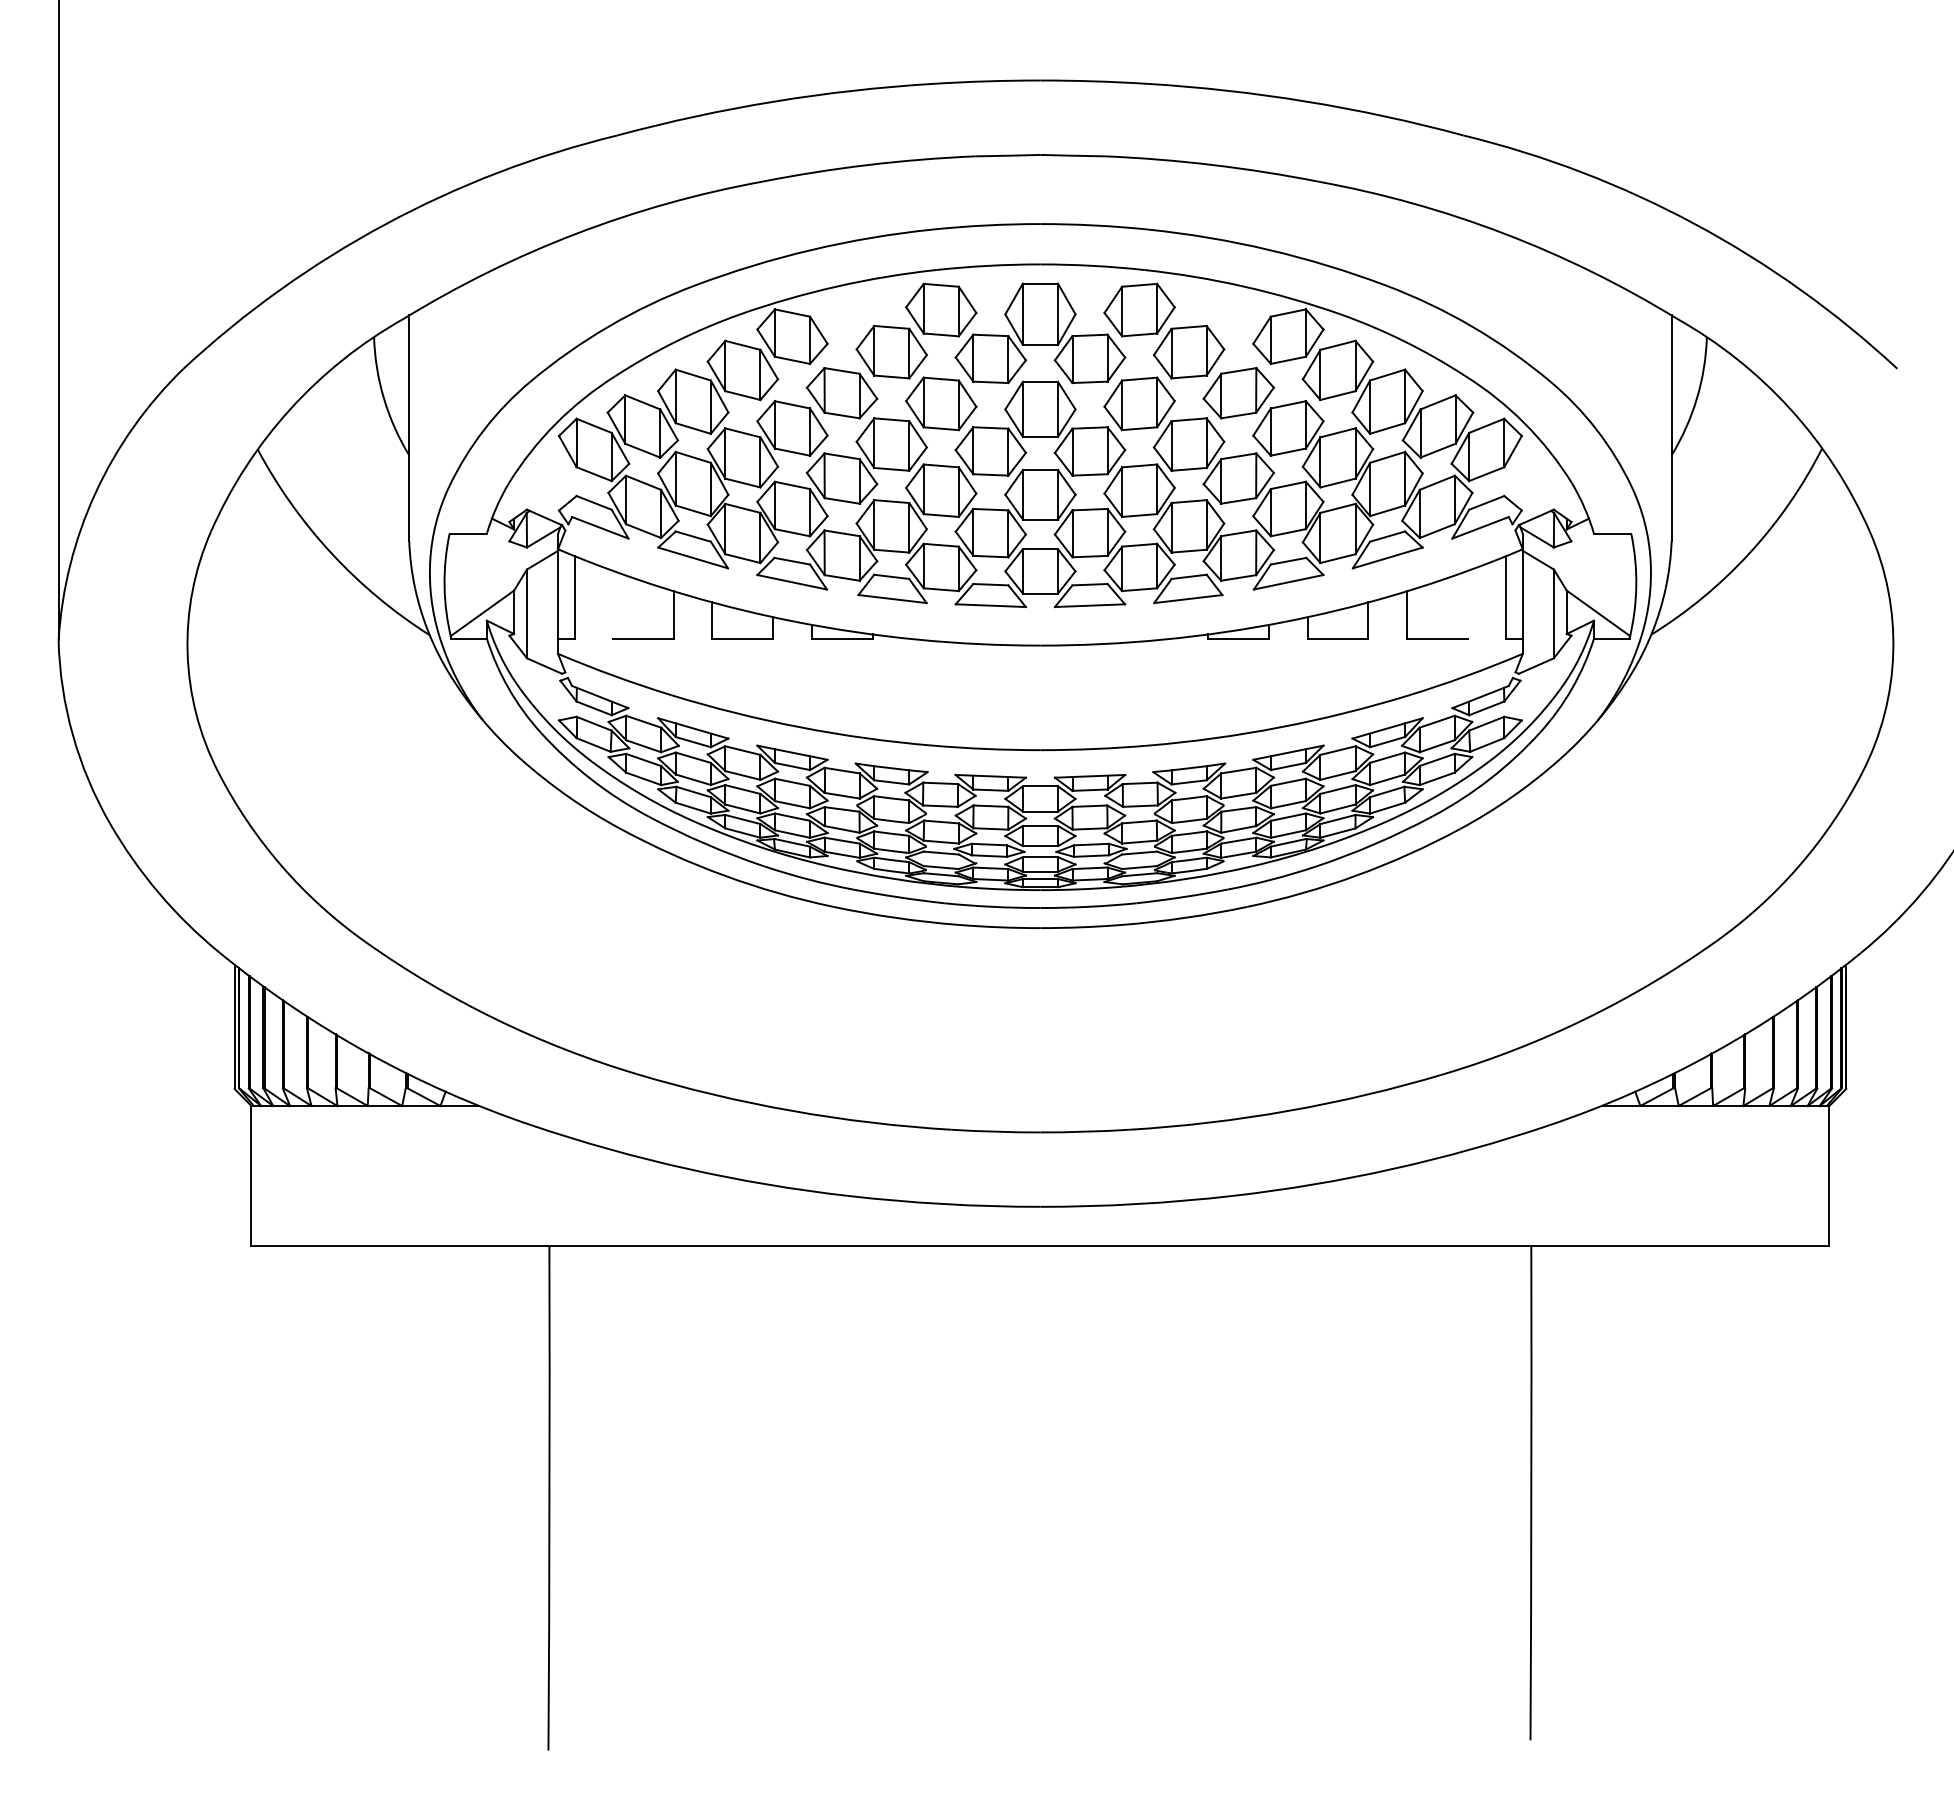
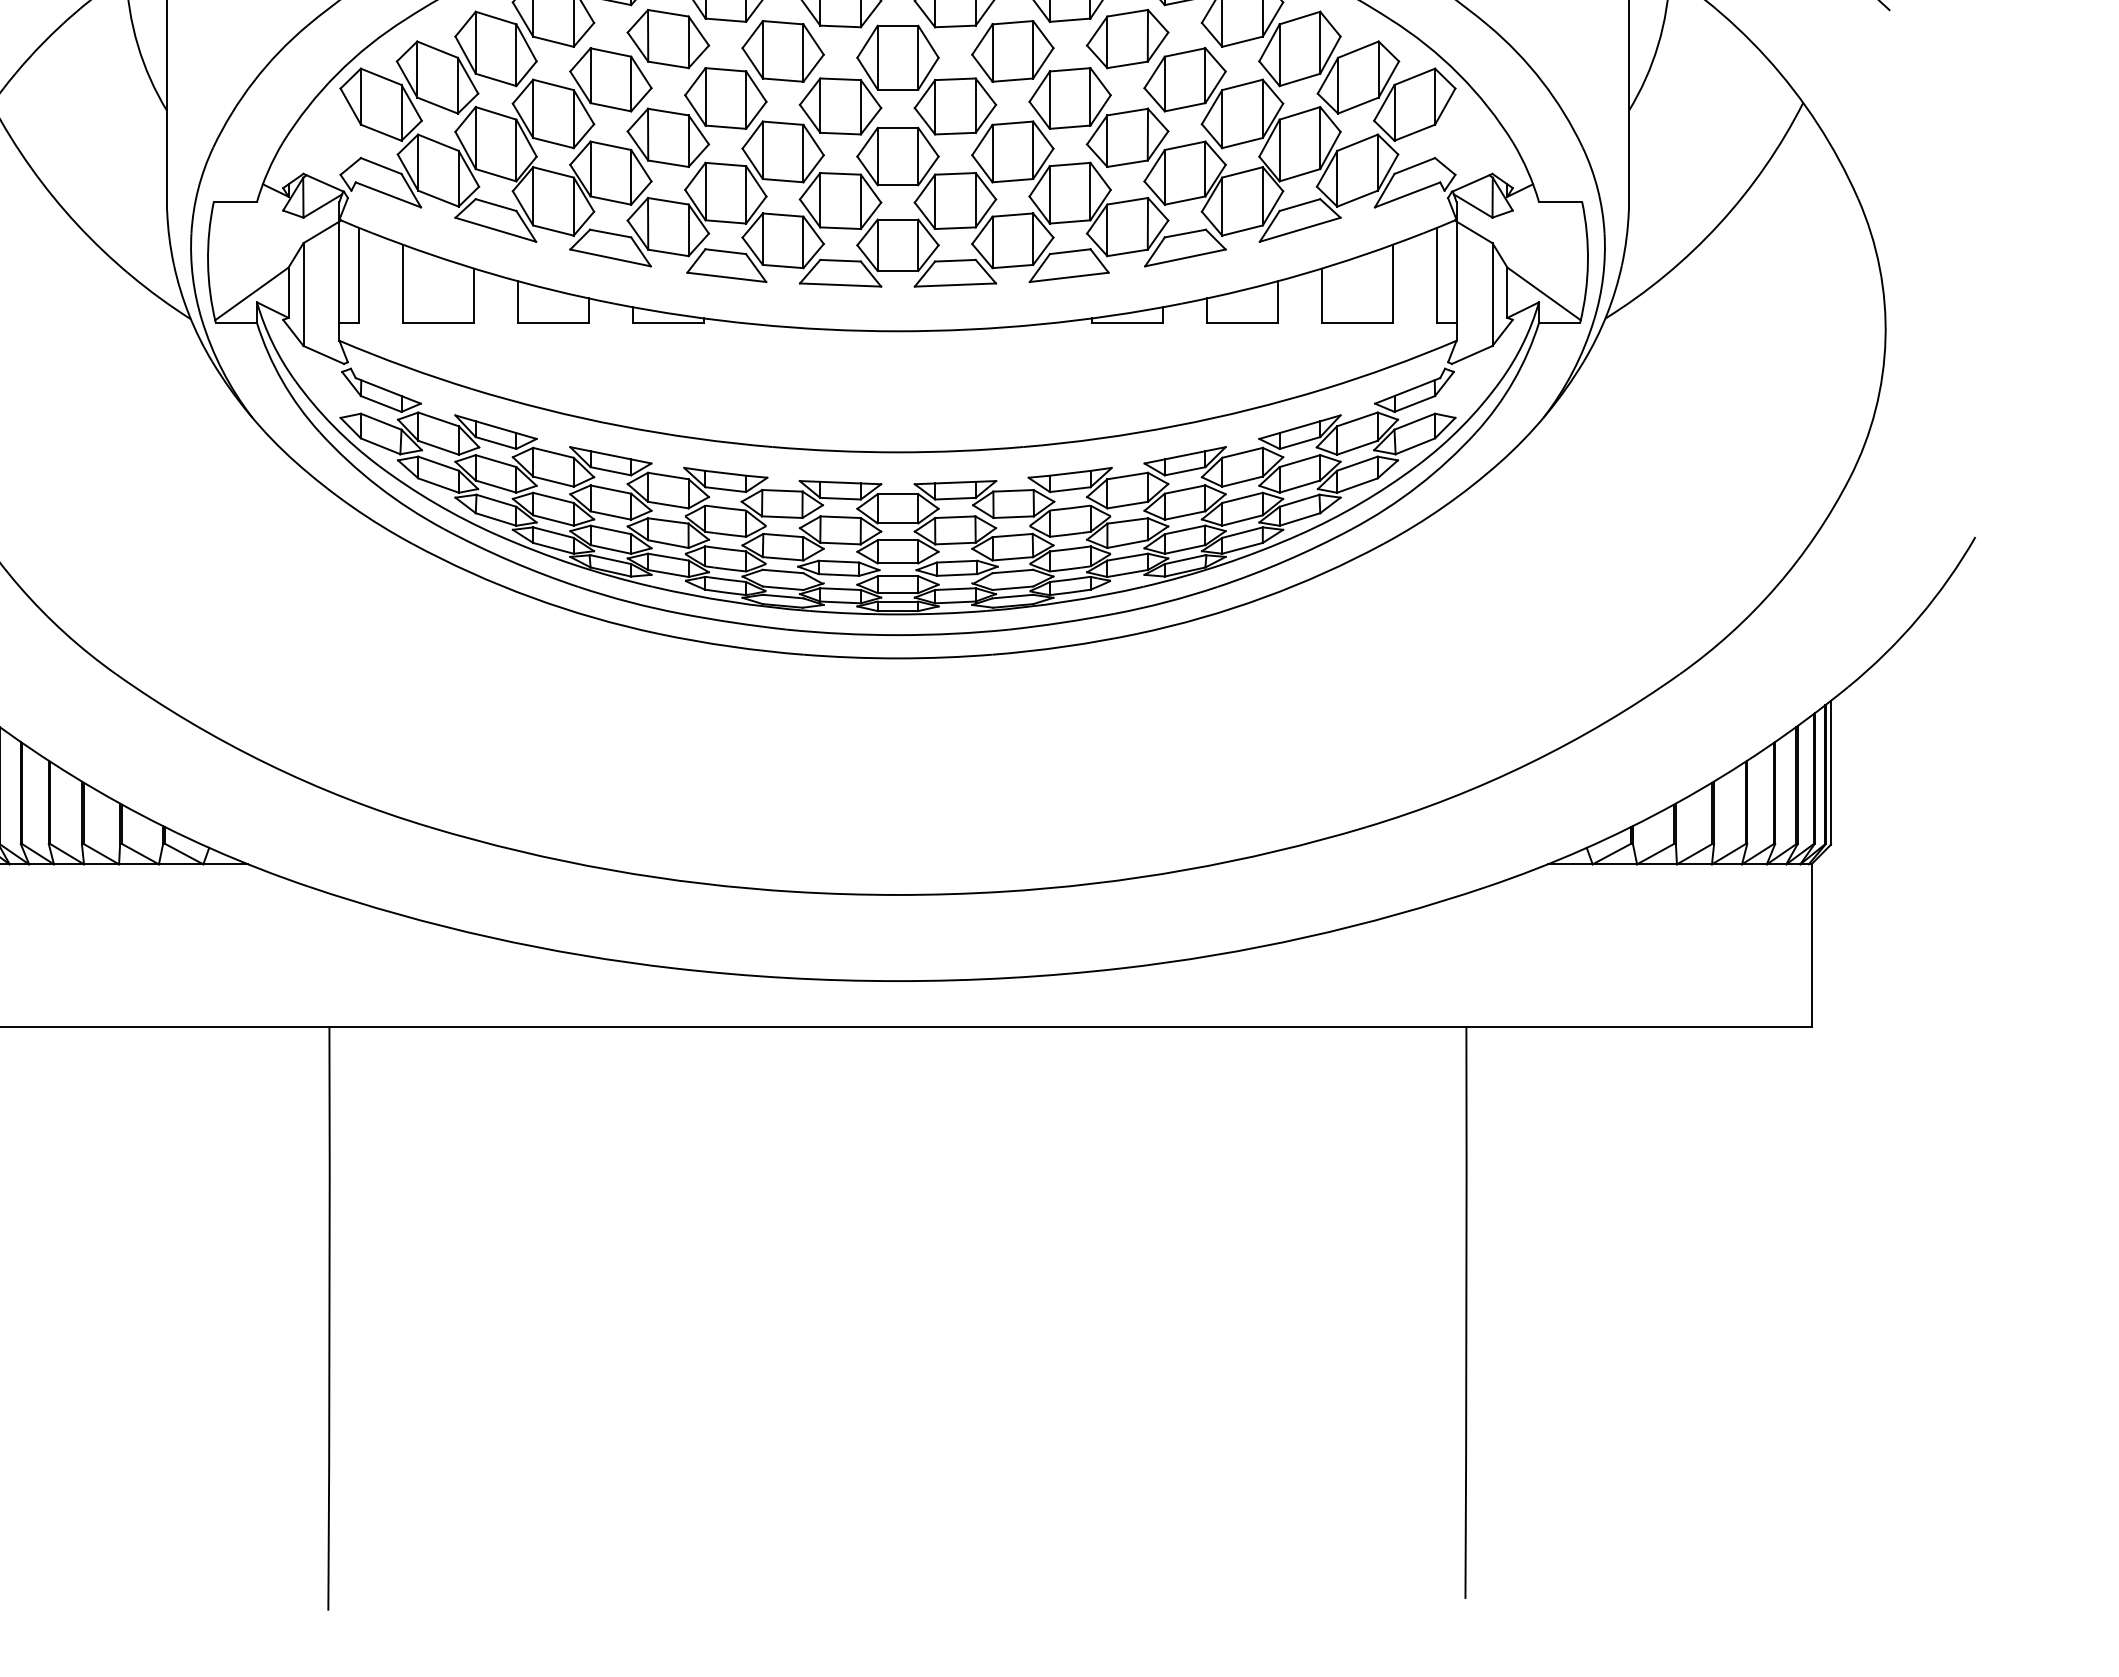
line: (613, 604) -> (403, 283), added
line: (1467, 604) -> (1392, 283), added

